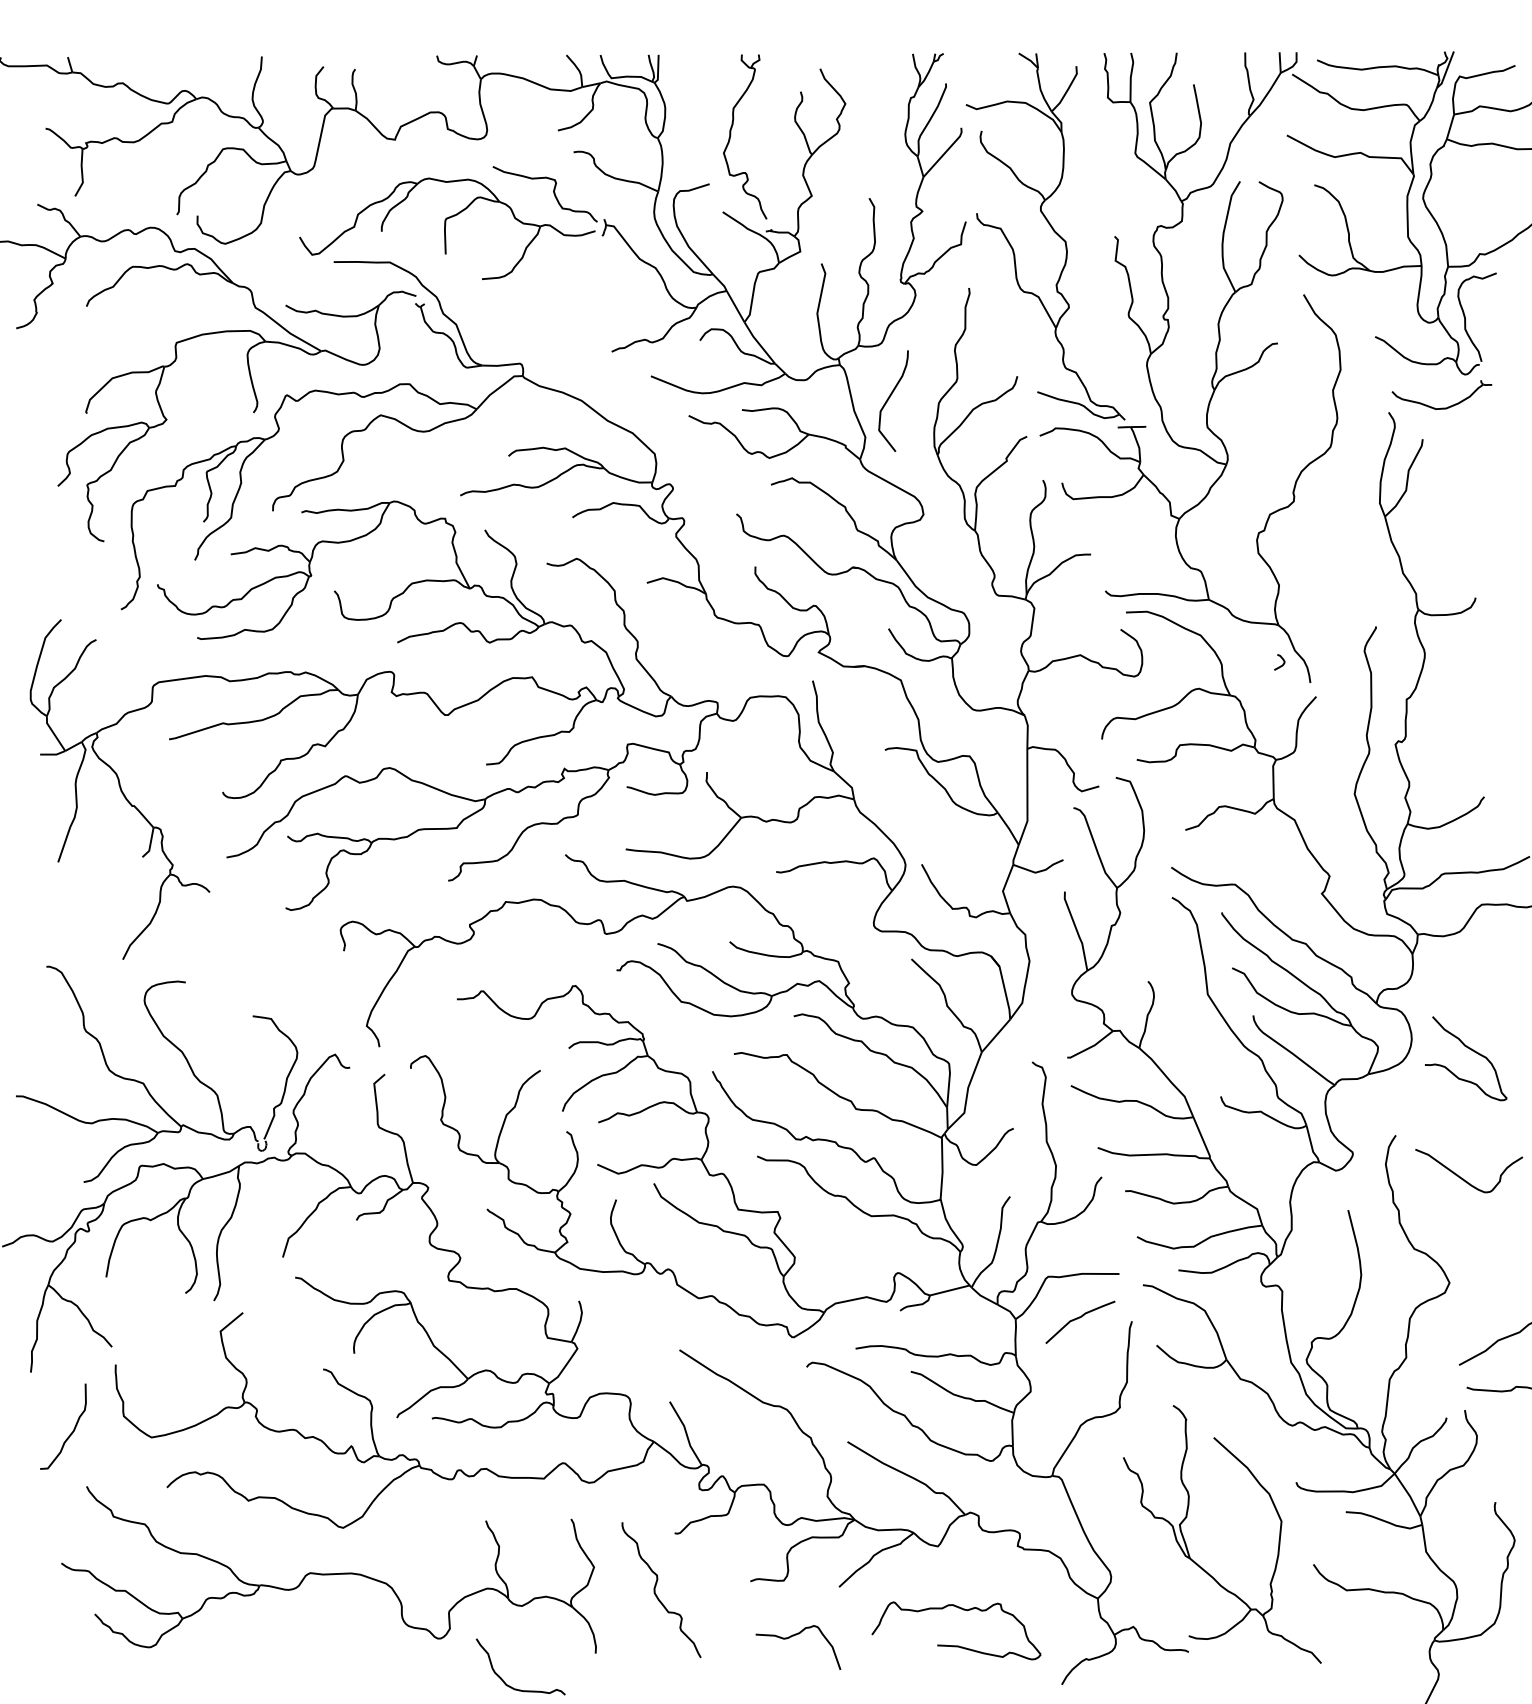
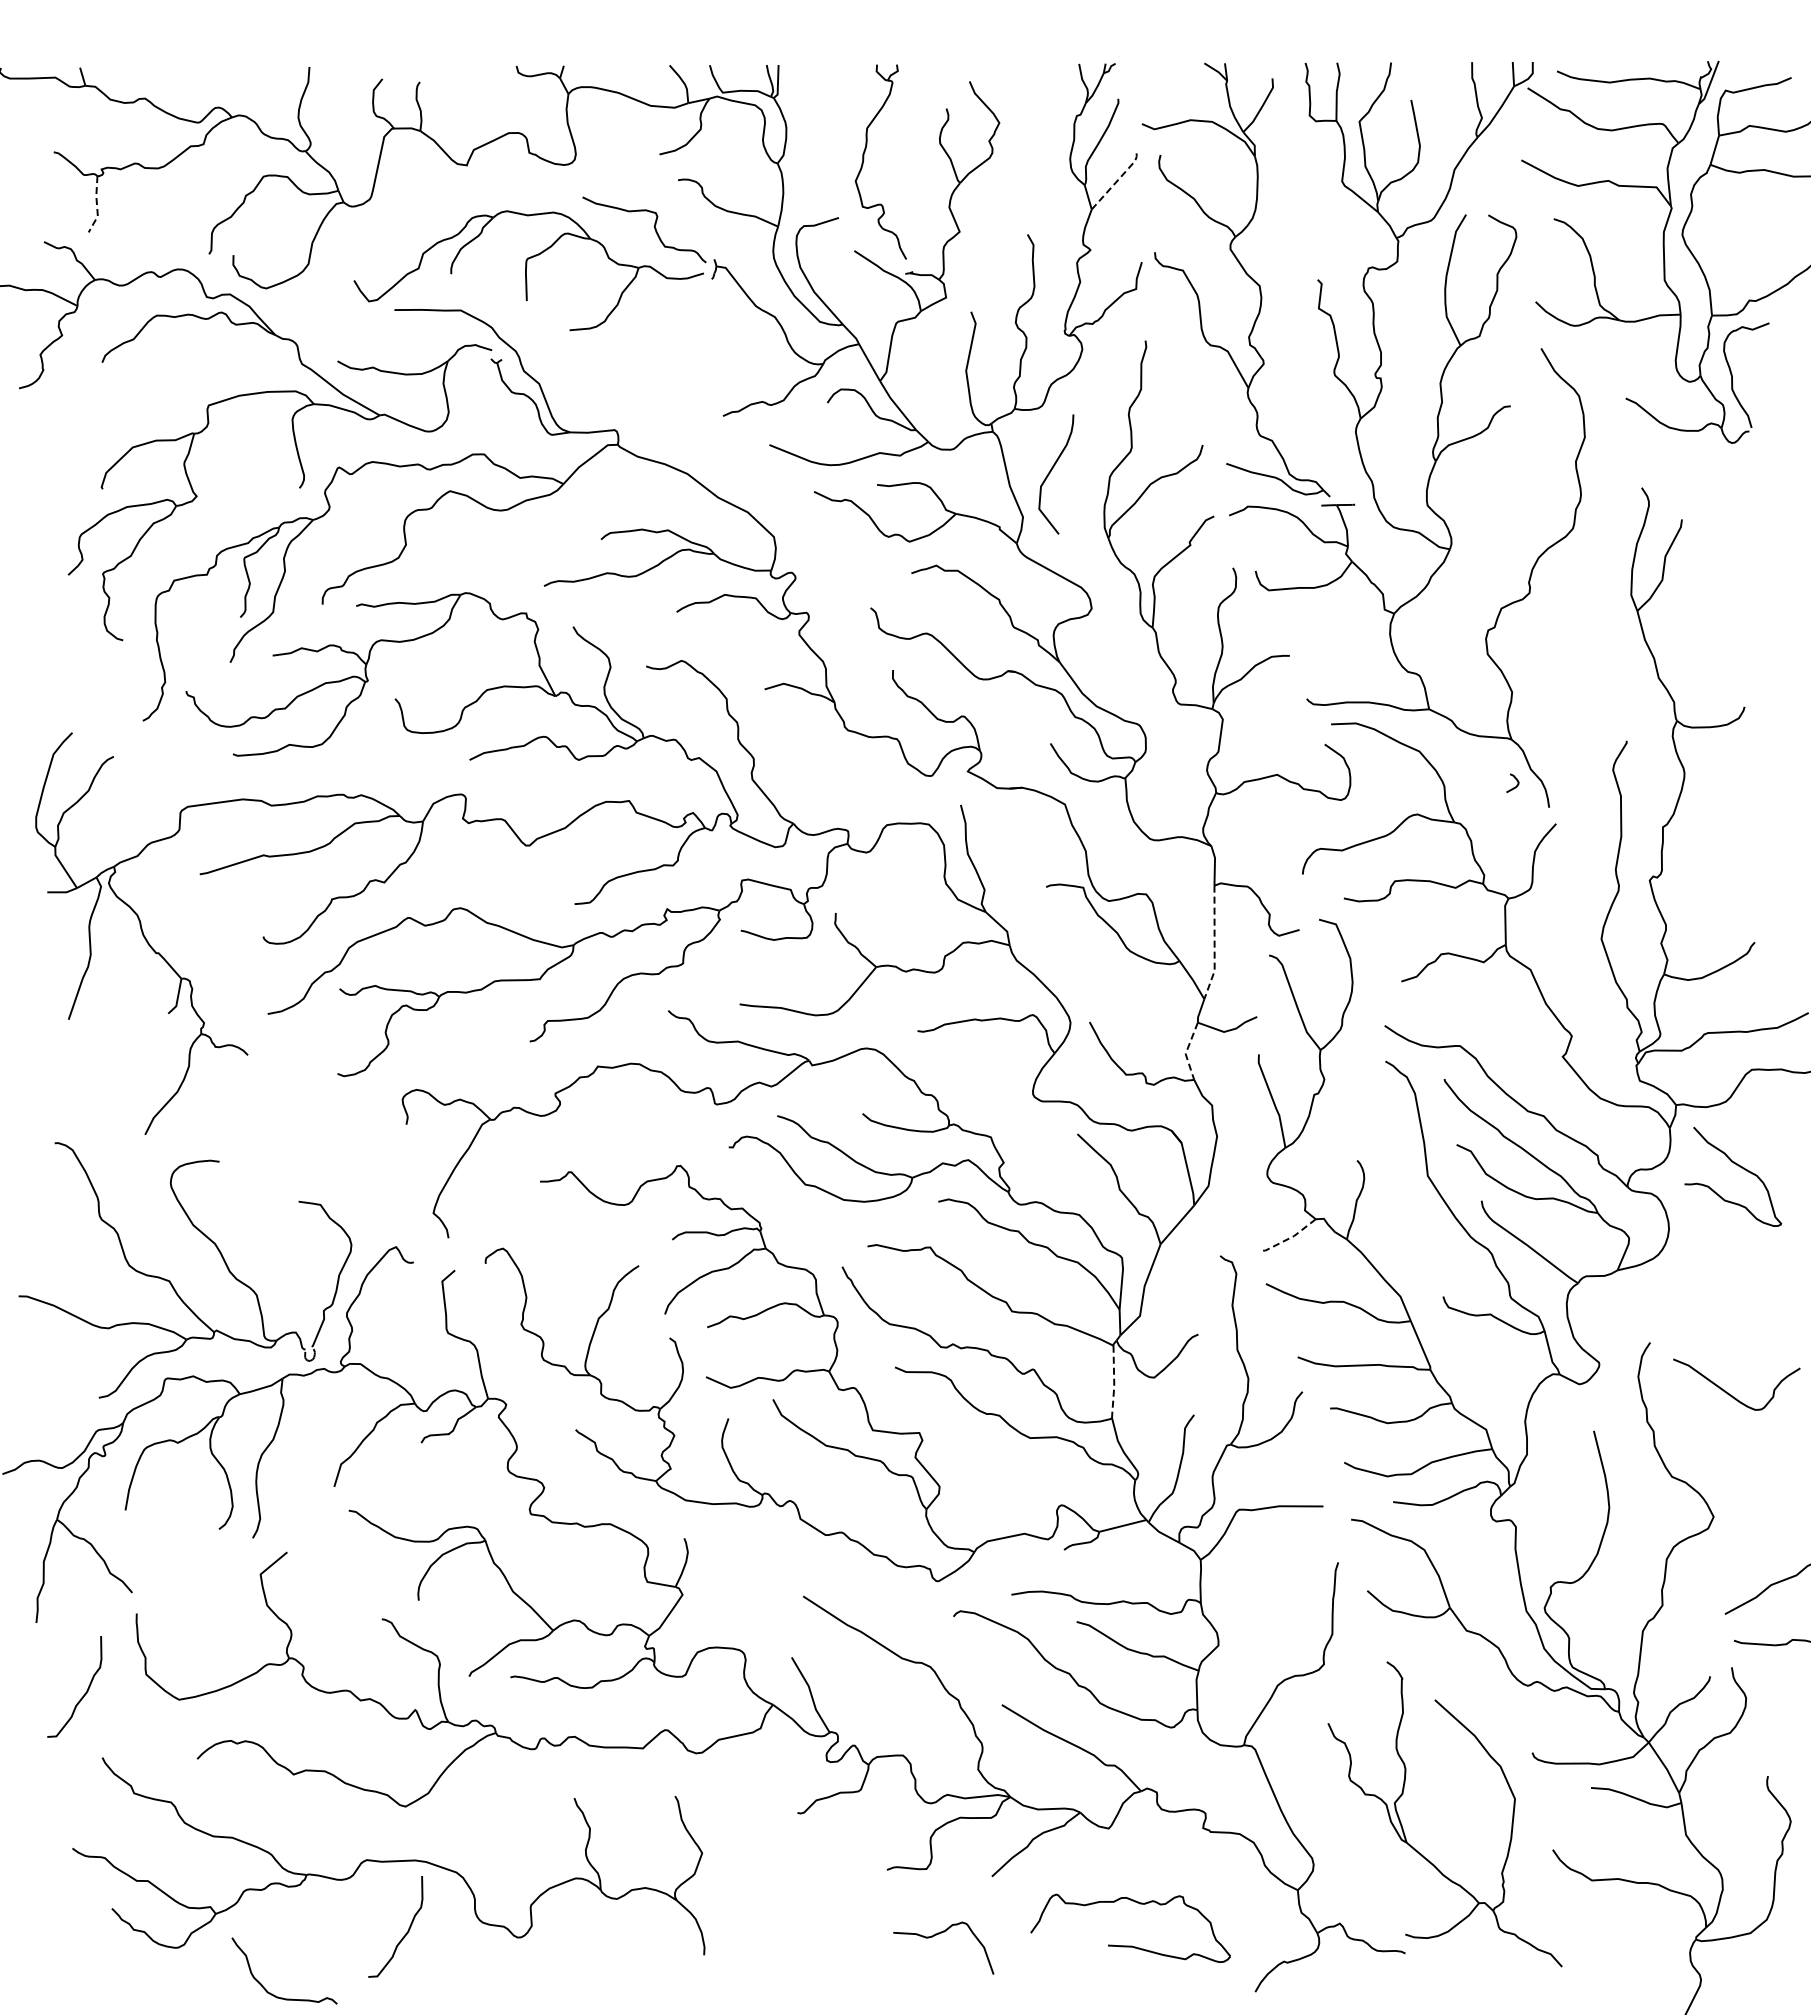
line: (946, 151) -> (1118, 179), solid -> dashed
line: (82, 173) -> (97, 205), solid -> dashed
part: (1441, 407) -> (1704, 482), removed
line: (1027, 798) -> (1214, 944), solid -> dashed
line: (1003, 890) -> (1186, 1052), solid -> dashed
line: (1090, 1047) -> (1289, 1238), solid -> dashed
part: (1470, 1049) -> (1738, 1166), moved
line: (942, 1169) -> (1114, 1382), solid -> dashed
curve: (1078, 1318) -> (1275, 1559), removed
curve: (655, 1590) -> (774, 1880), removed
curve: (342, 1636) -> (404, 1934), added
curve: (502, 1679) -> (263, 1985), moved

